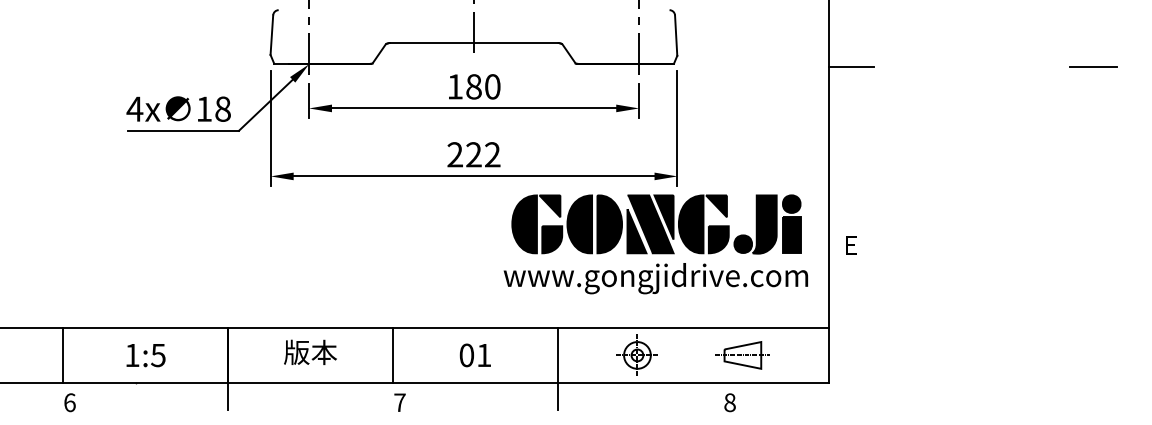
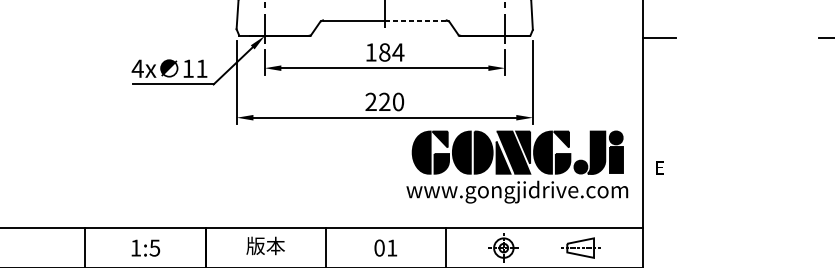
line: (515, 43) -> (415, 20), solid -> dashed
text: (492, 86) -> (398, 52), 180 -> 184
text: (222, 108) -> (201, 68), 18 -> 11
text: (492, 154) -> (398, 101), 222 -> 220

